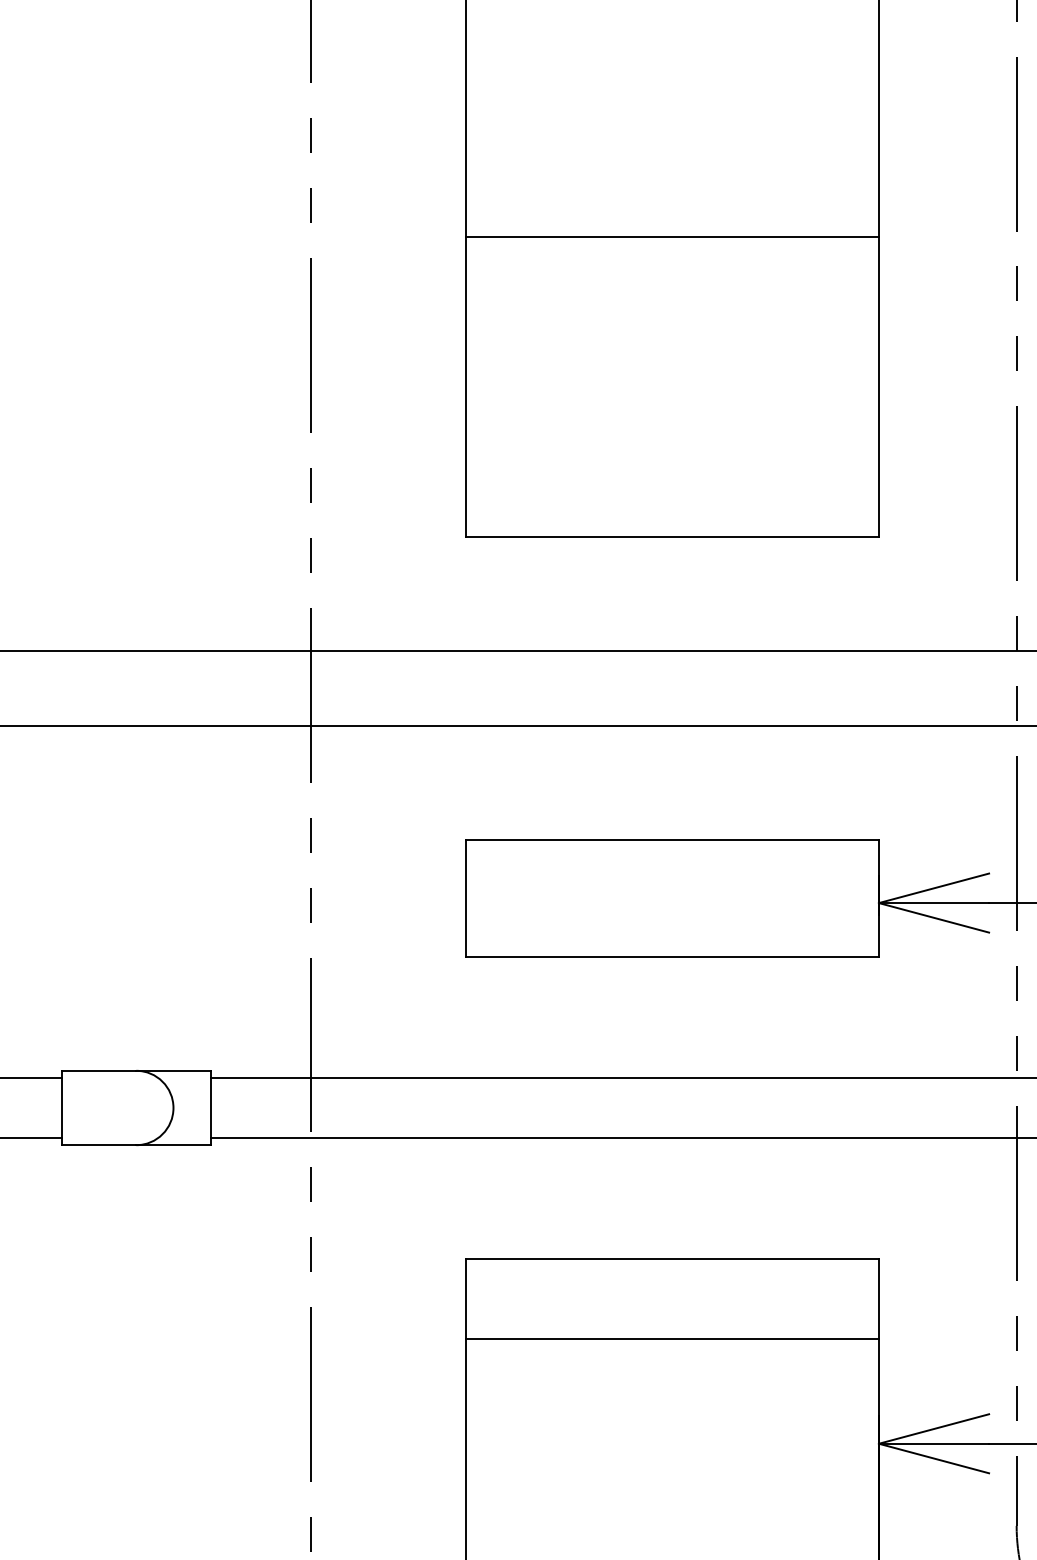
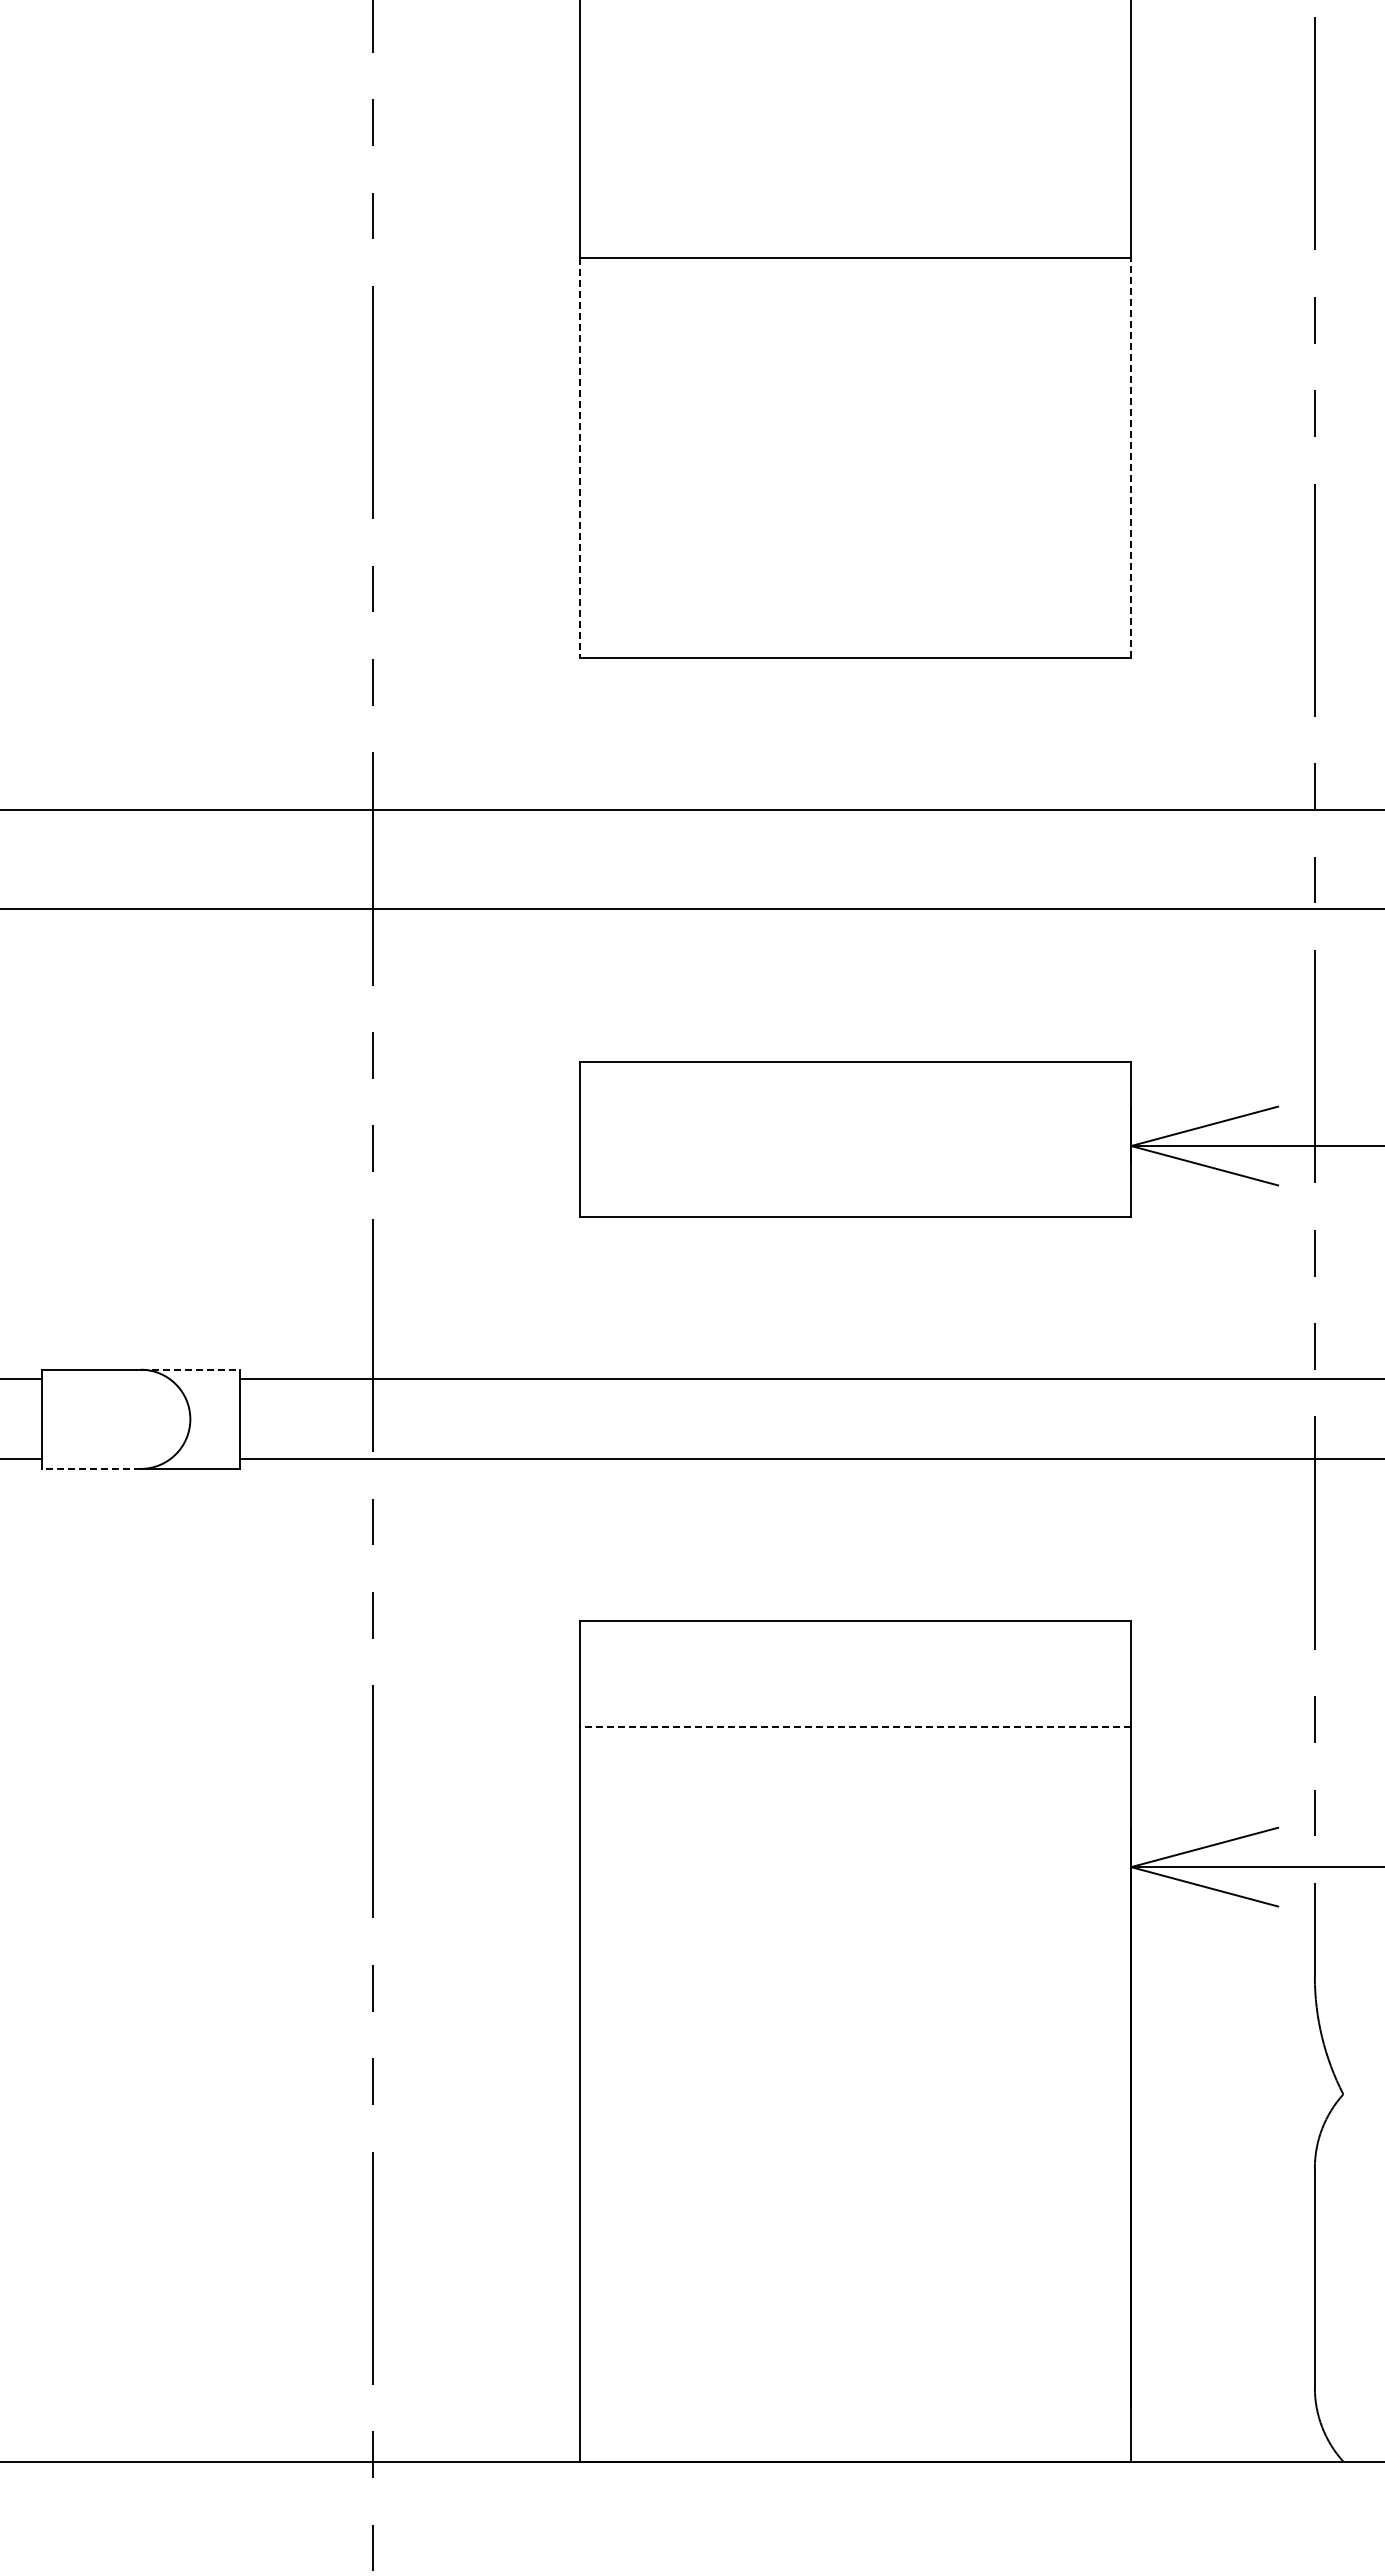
line: (466, 386) -> (580, 457), solid -> dashed
line: (879, 386) -> (1131, 457), solid -> dashed
line: (173, 1070) -> (190, 1369), solid -> dashed
line: (99, 1144) -> (91, 1468), solid -> dashed
line: (672, 1339) -> (855, 1727), solid -> dashed

